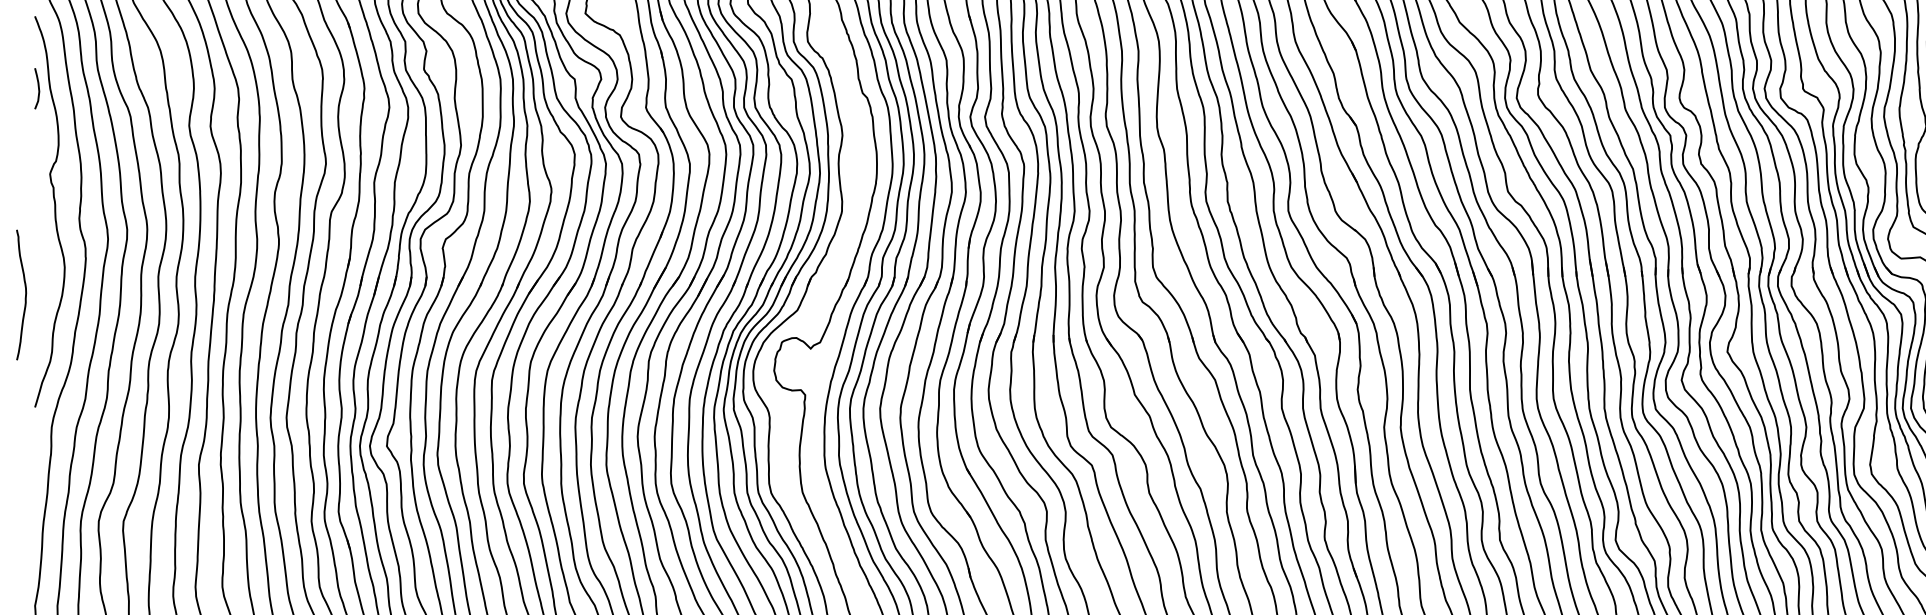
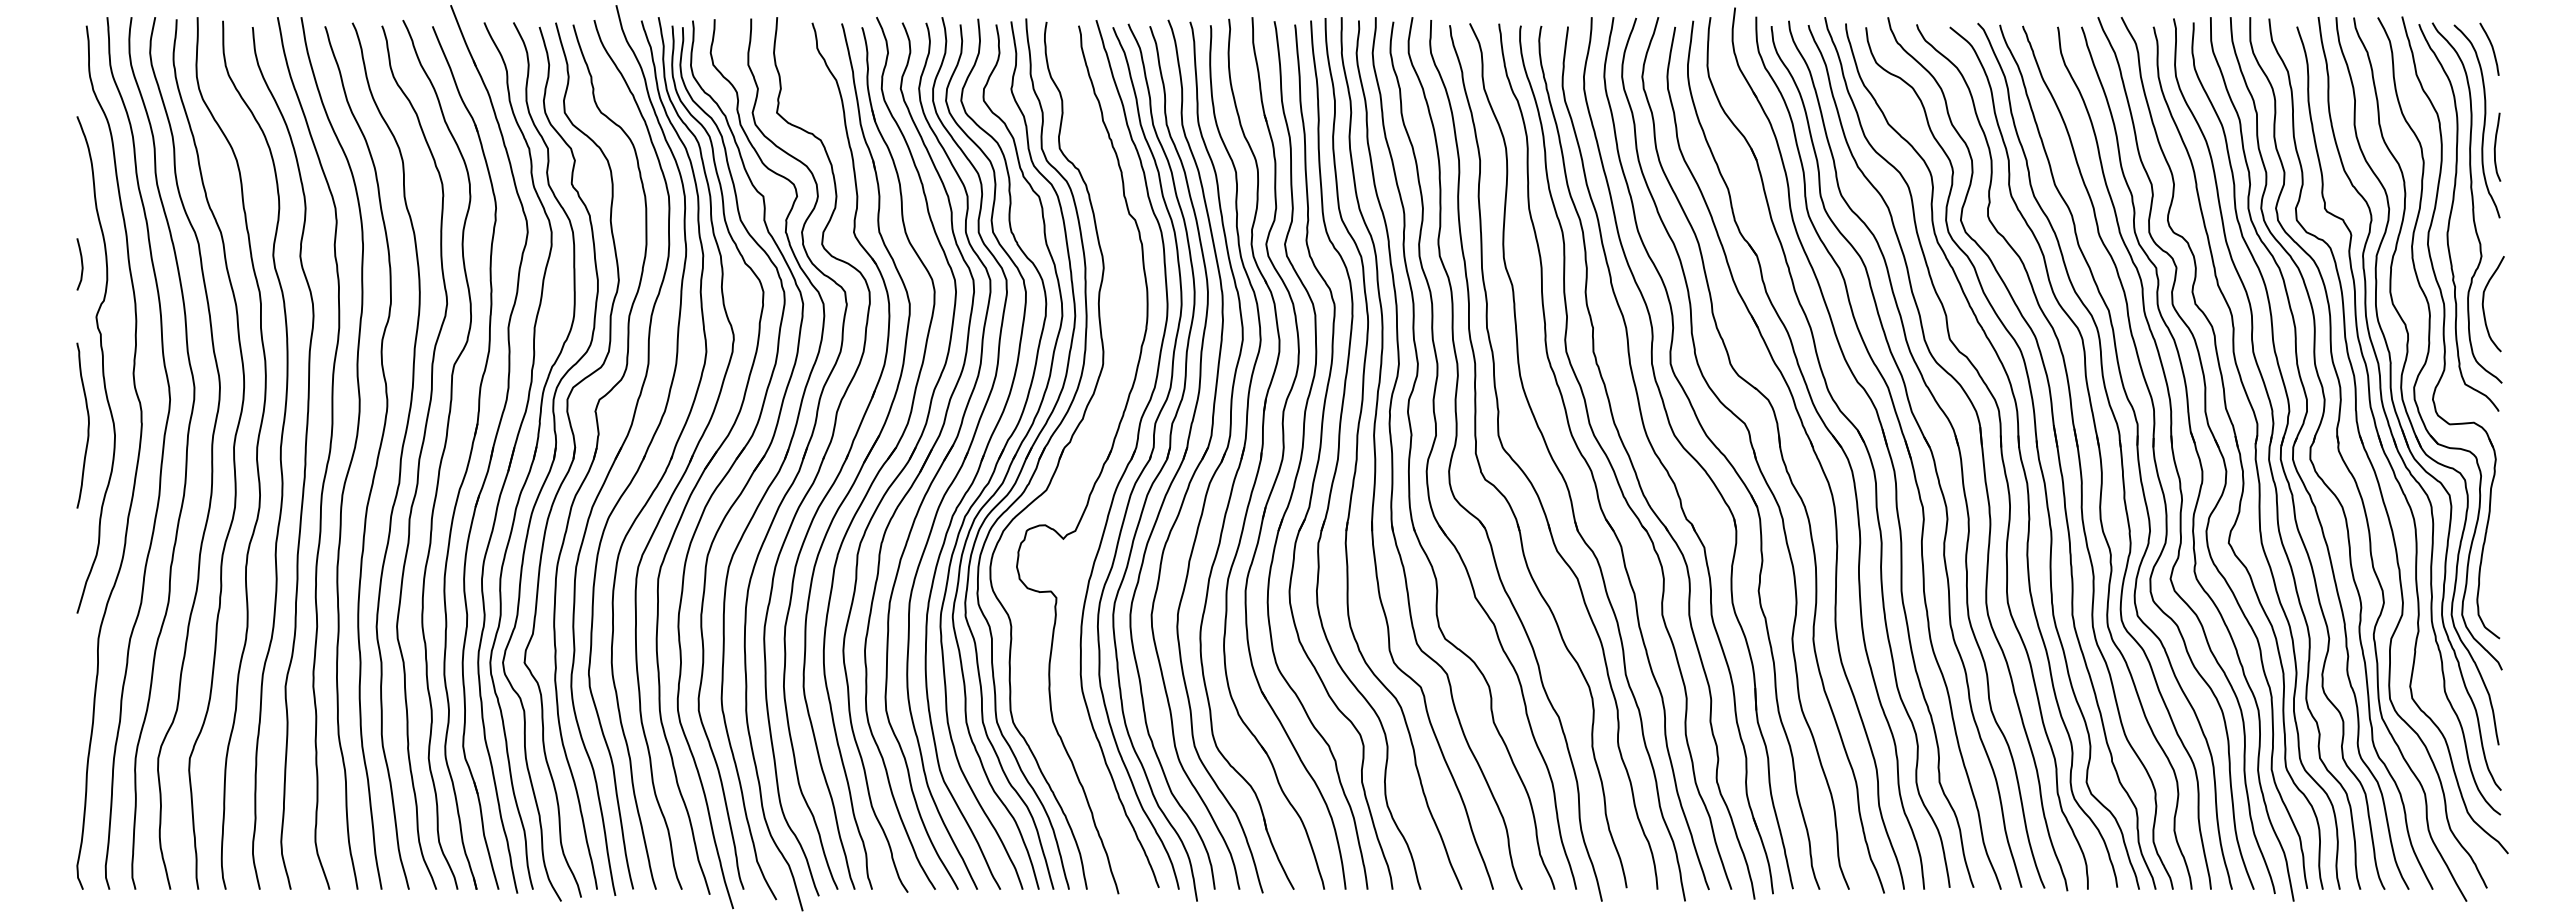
curve: (38, 88) -> (81, 264), moved
curve: (25, 294) -> (87, 425), moved

